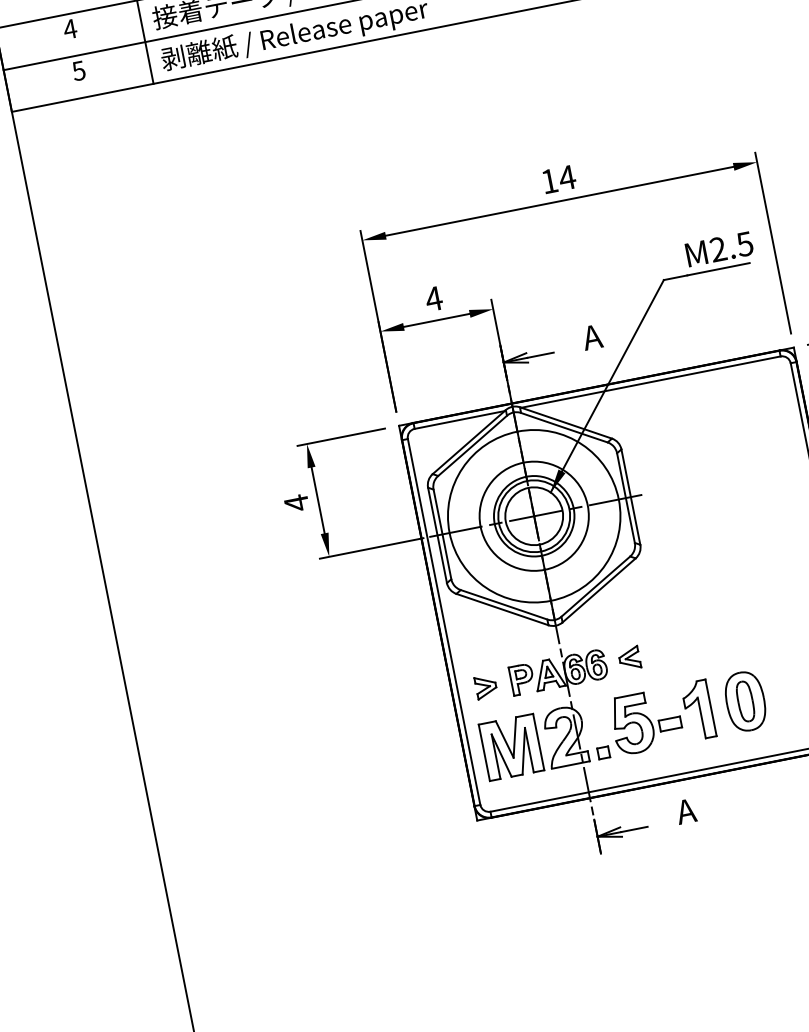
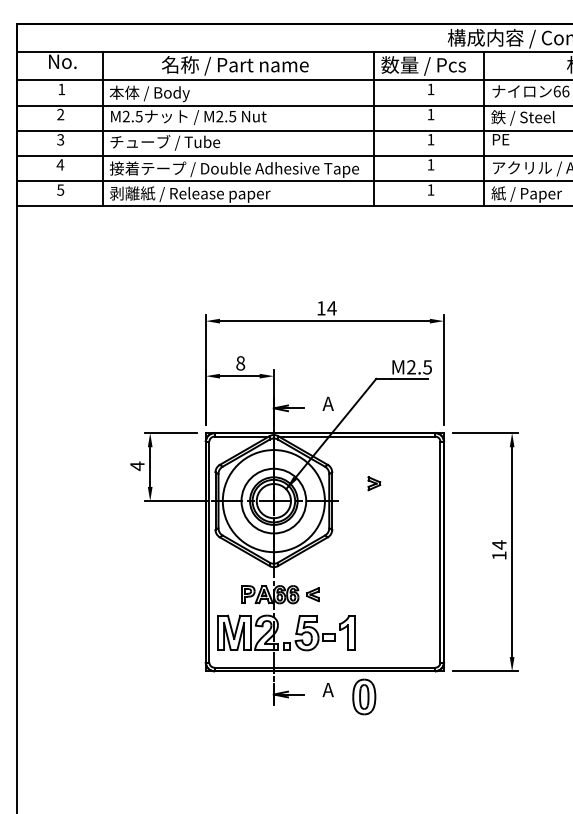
text: (433, 299) -> (240, 363), 4 -> 8
part: (486, 686) -> (374, 483), moved
part: (745, 700) -> (364, 696), moved

